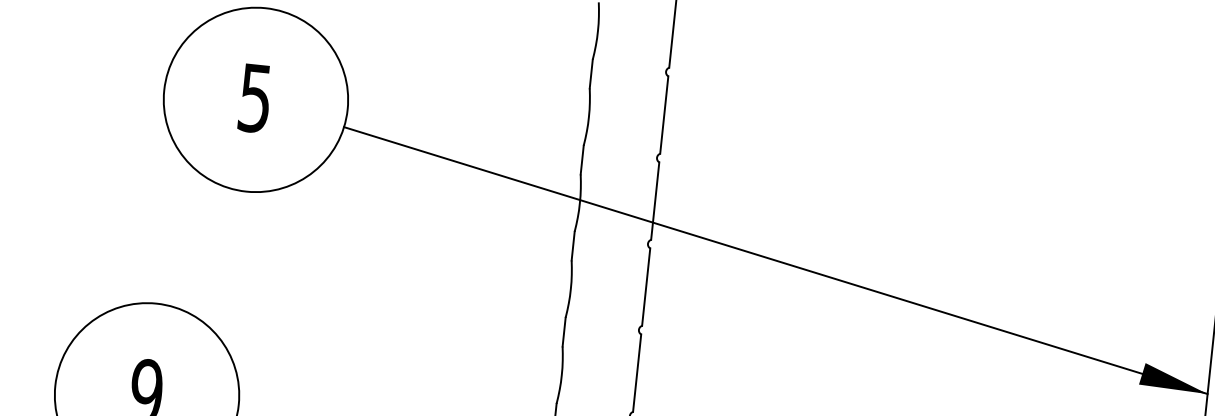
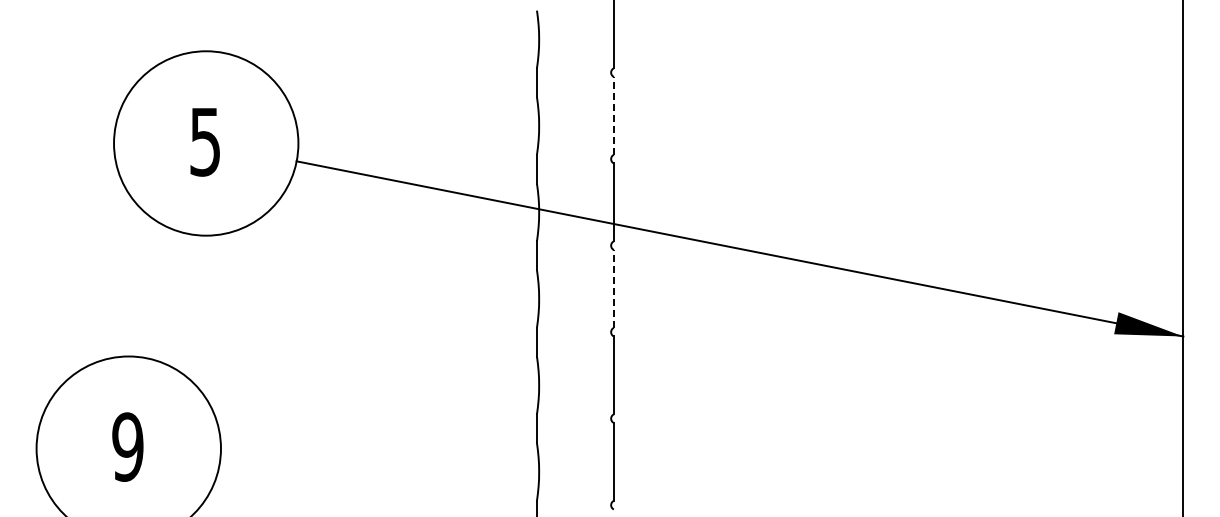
line: (663, 114) -> (613, 115), solid -> dashed
line: (645, 286) -> (613, 288), solid -> dashed

